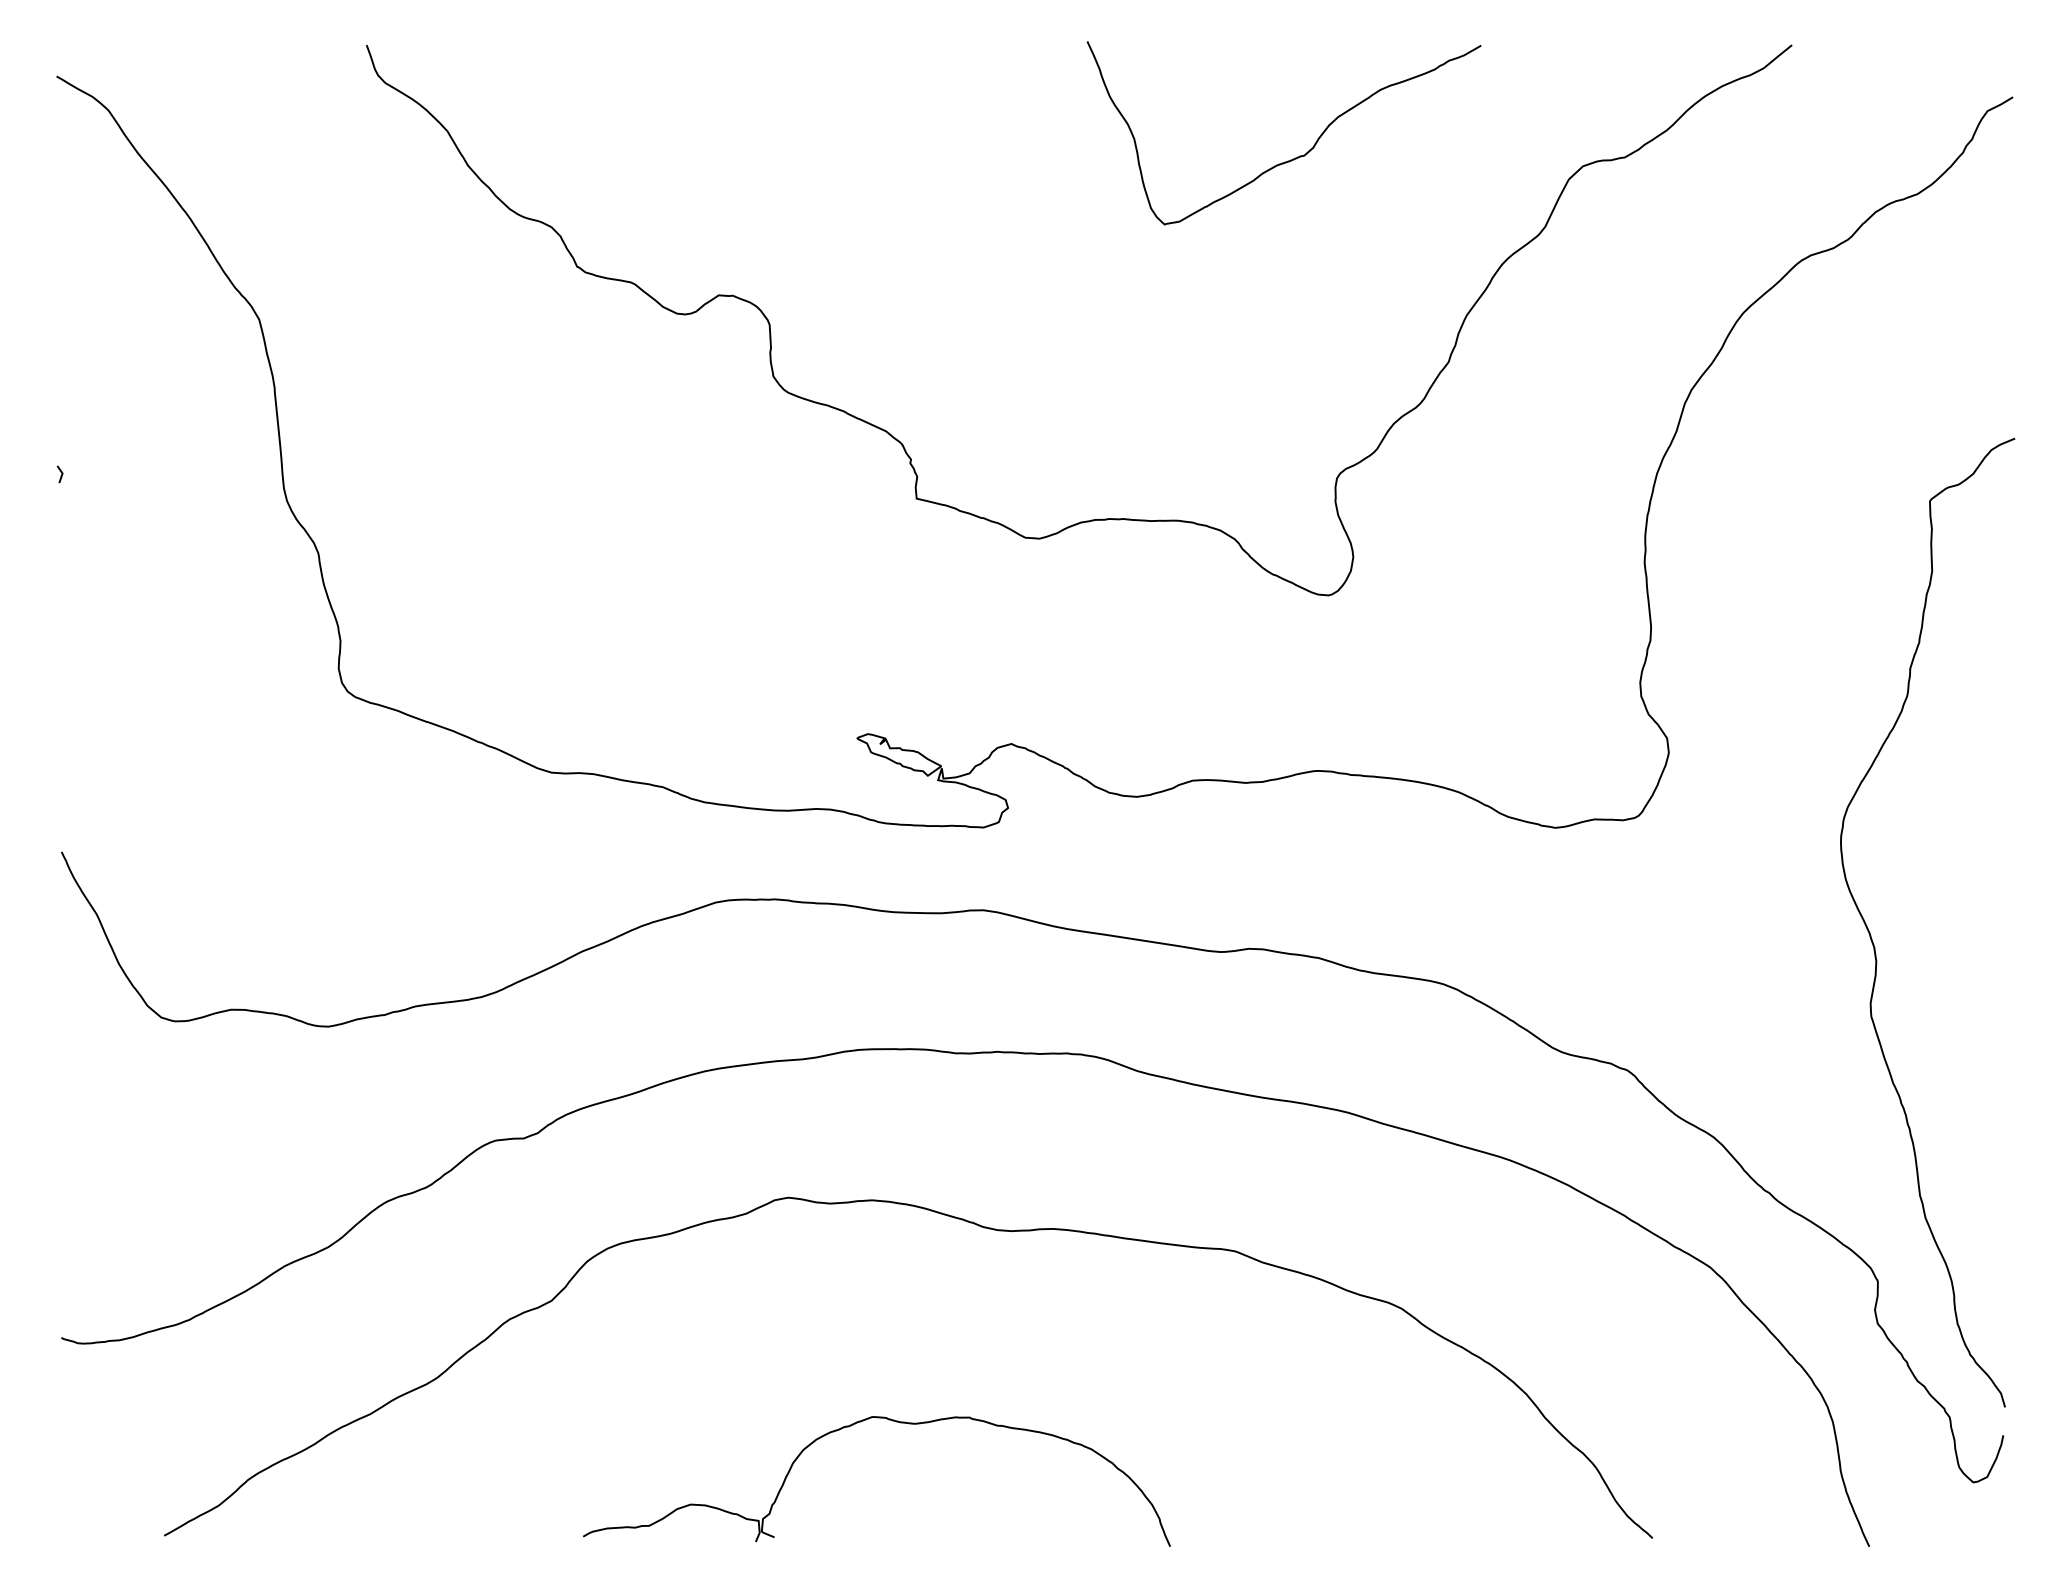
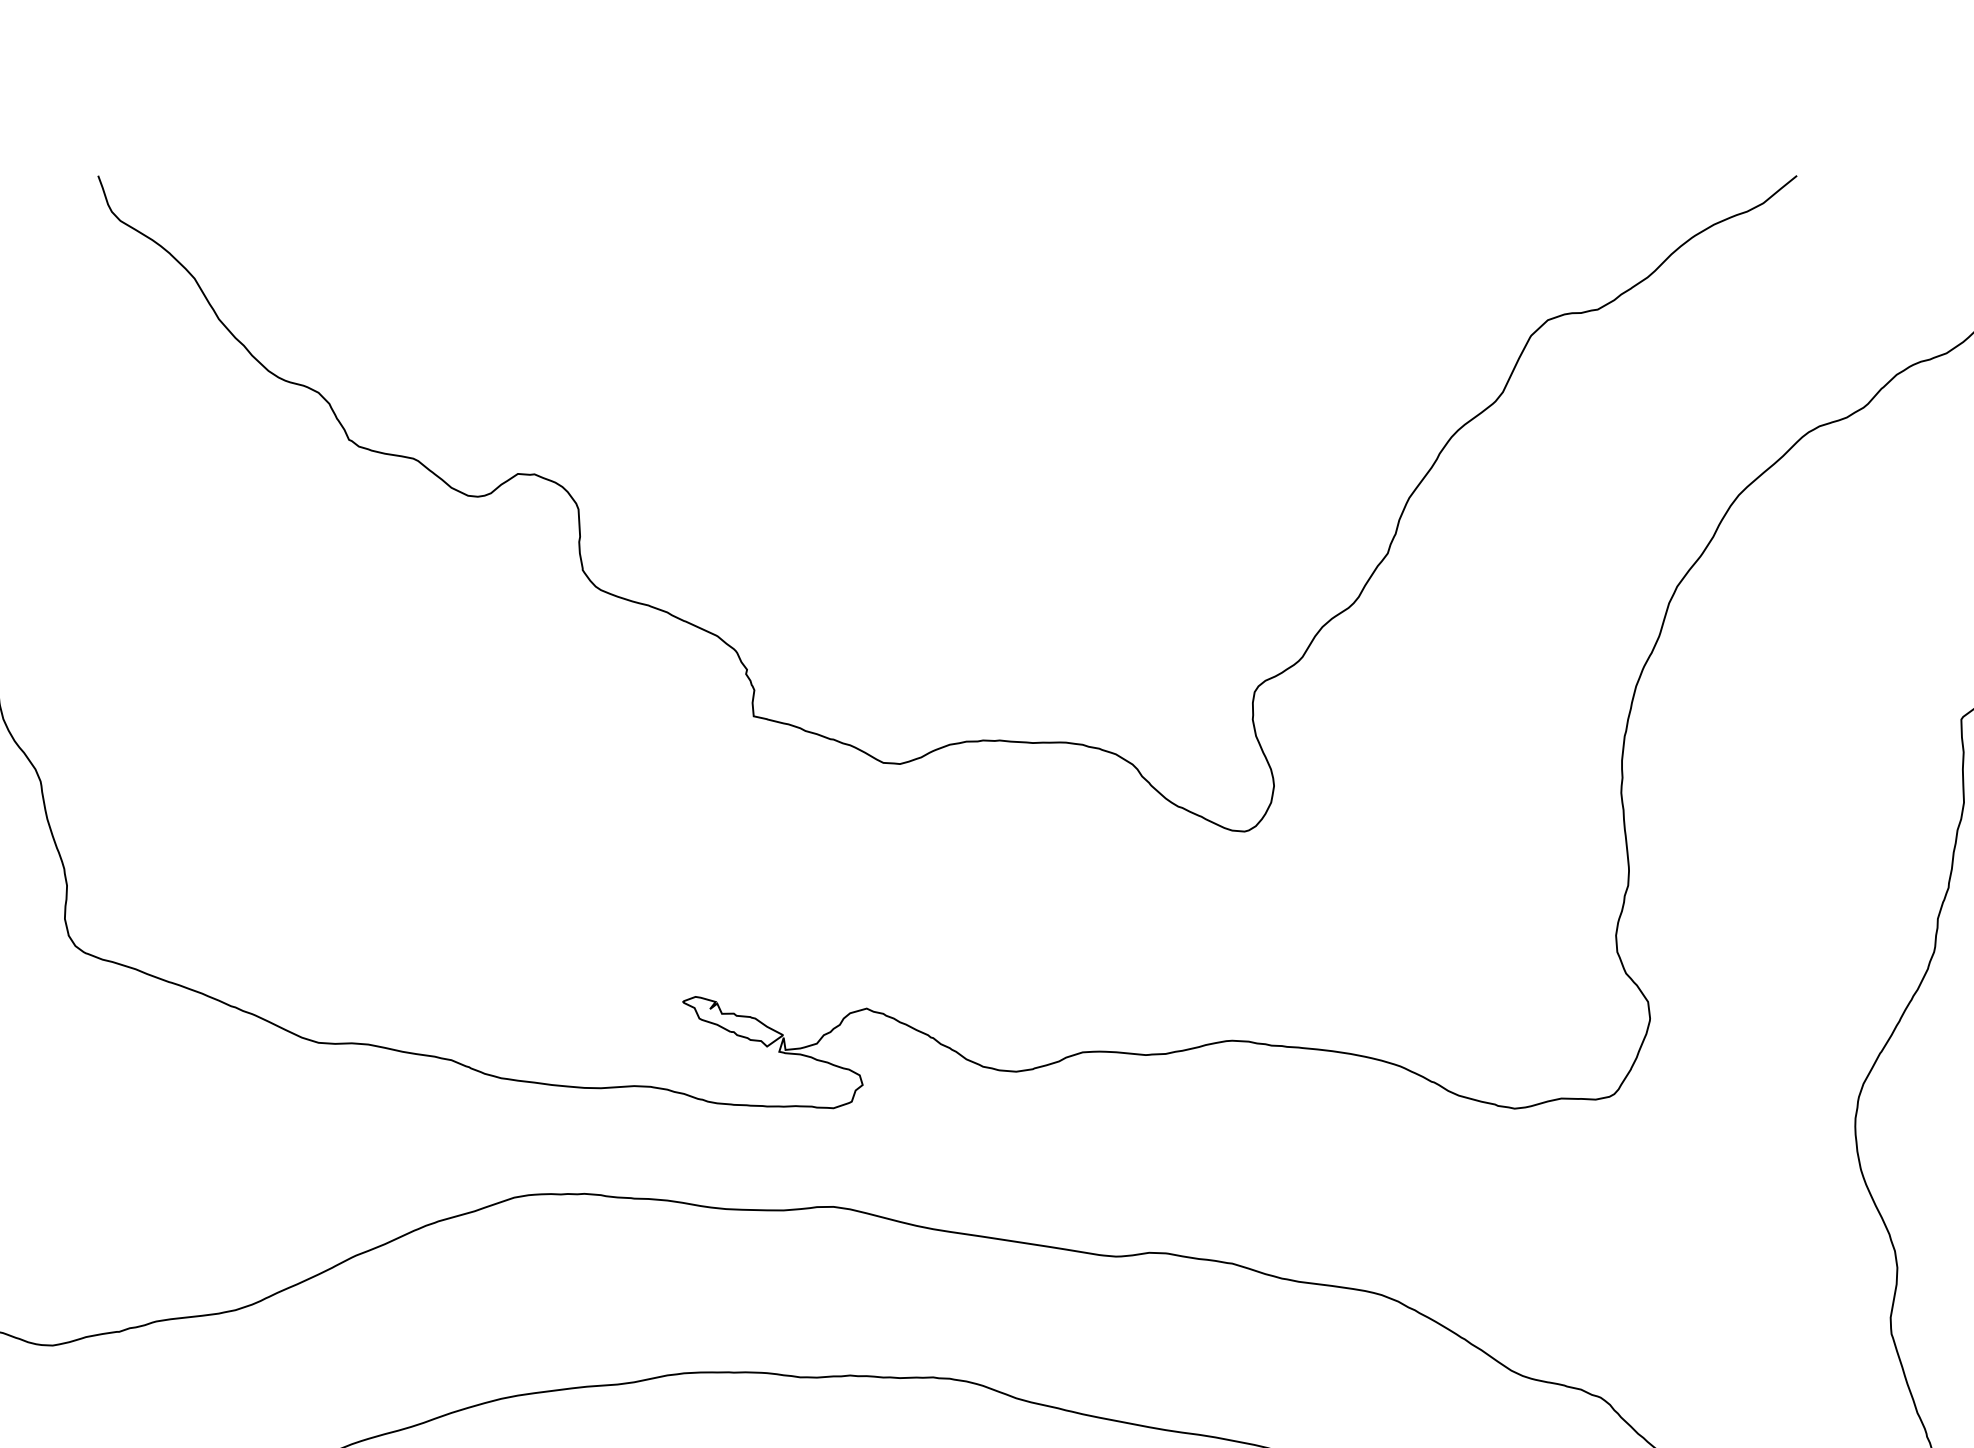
curve: (1295, 157) -> (1205, 309), removed

